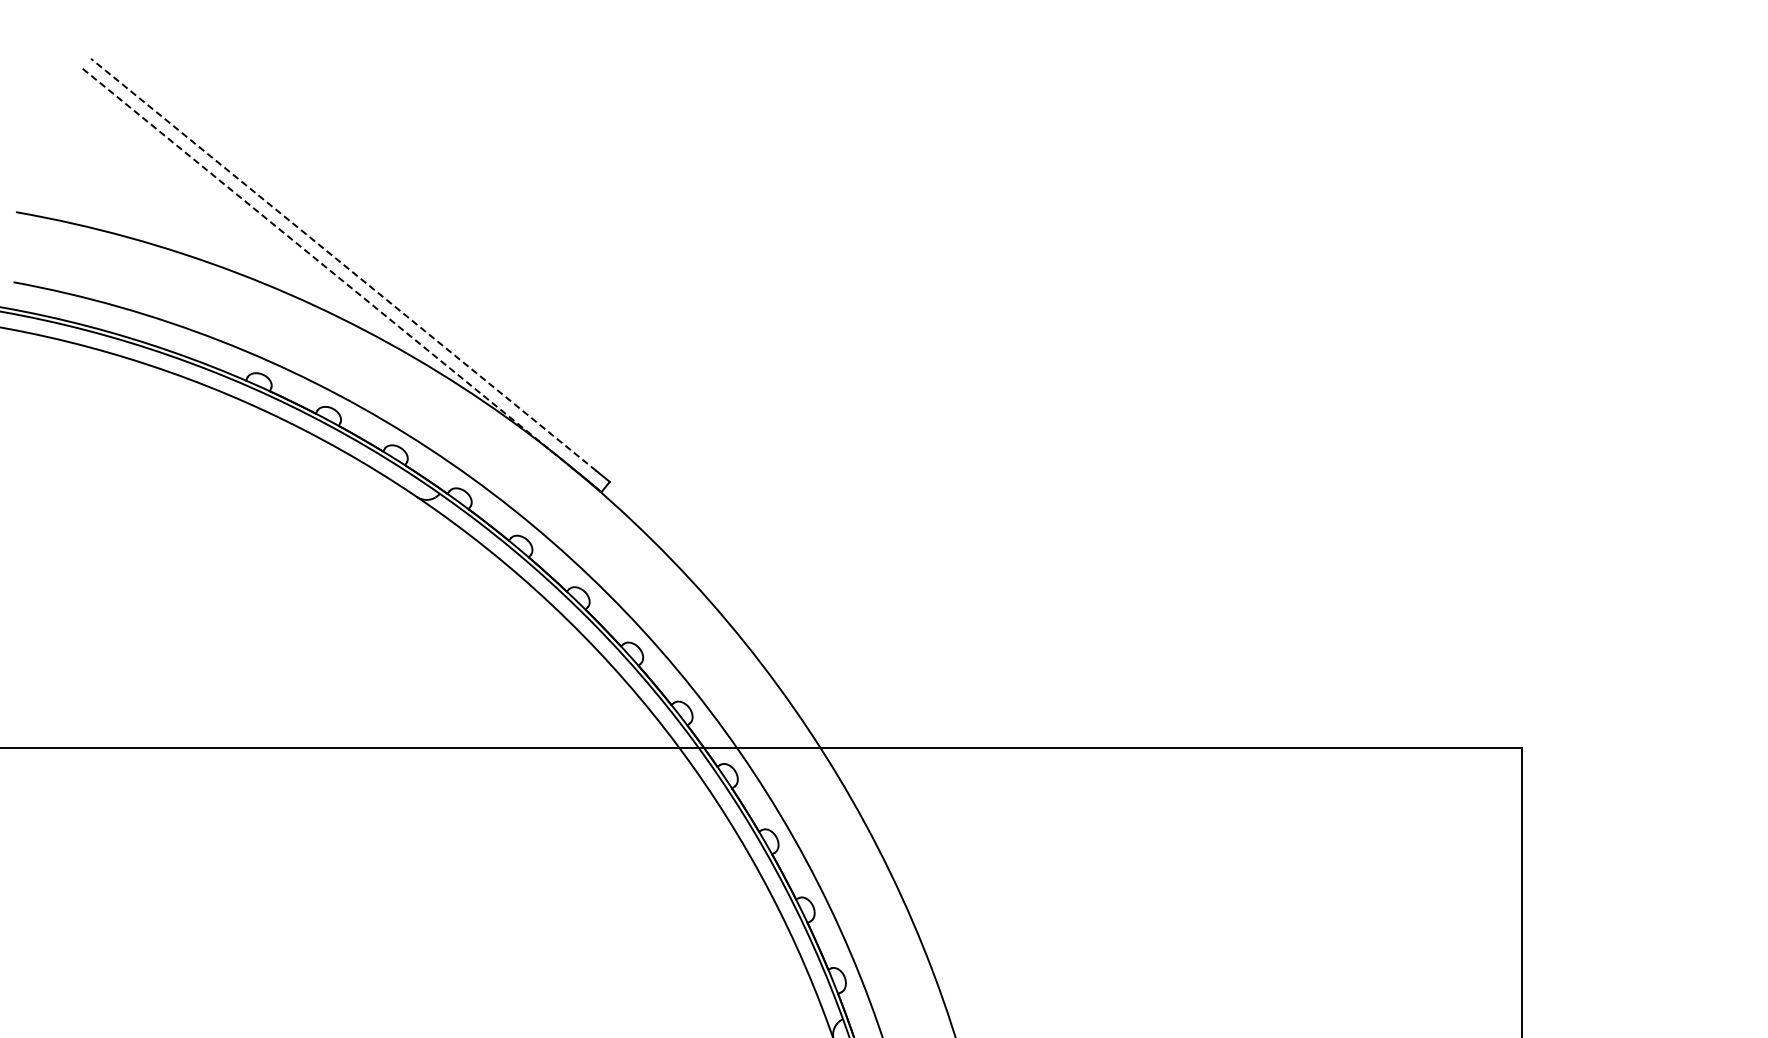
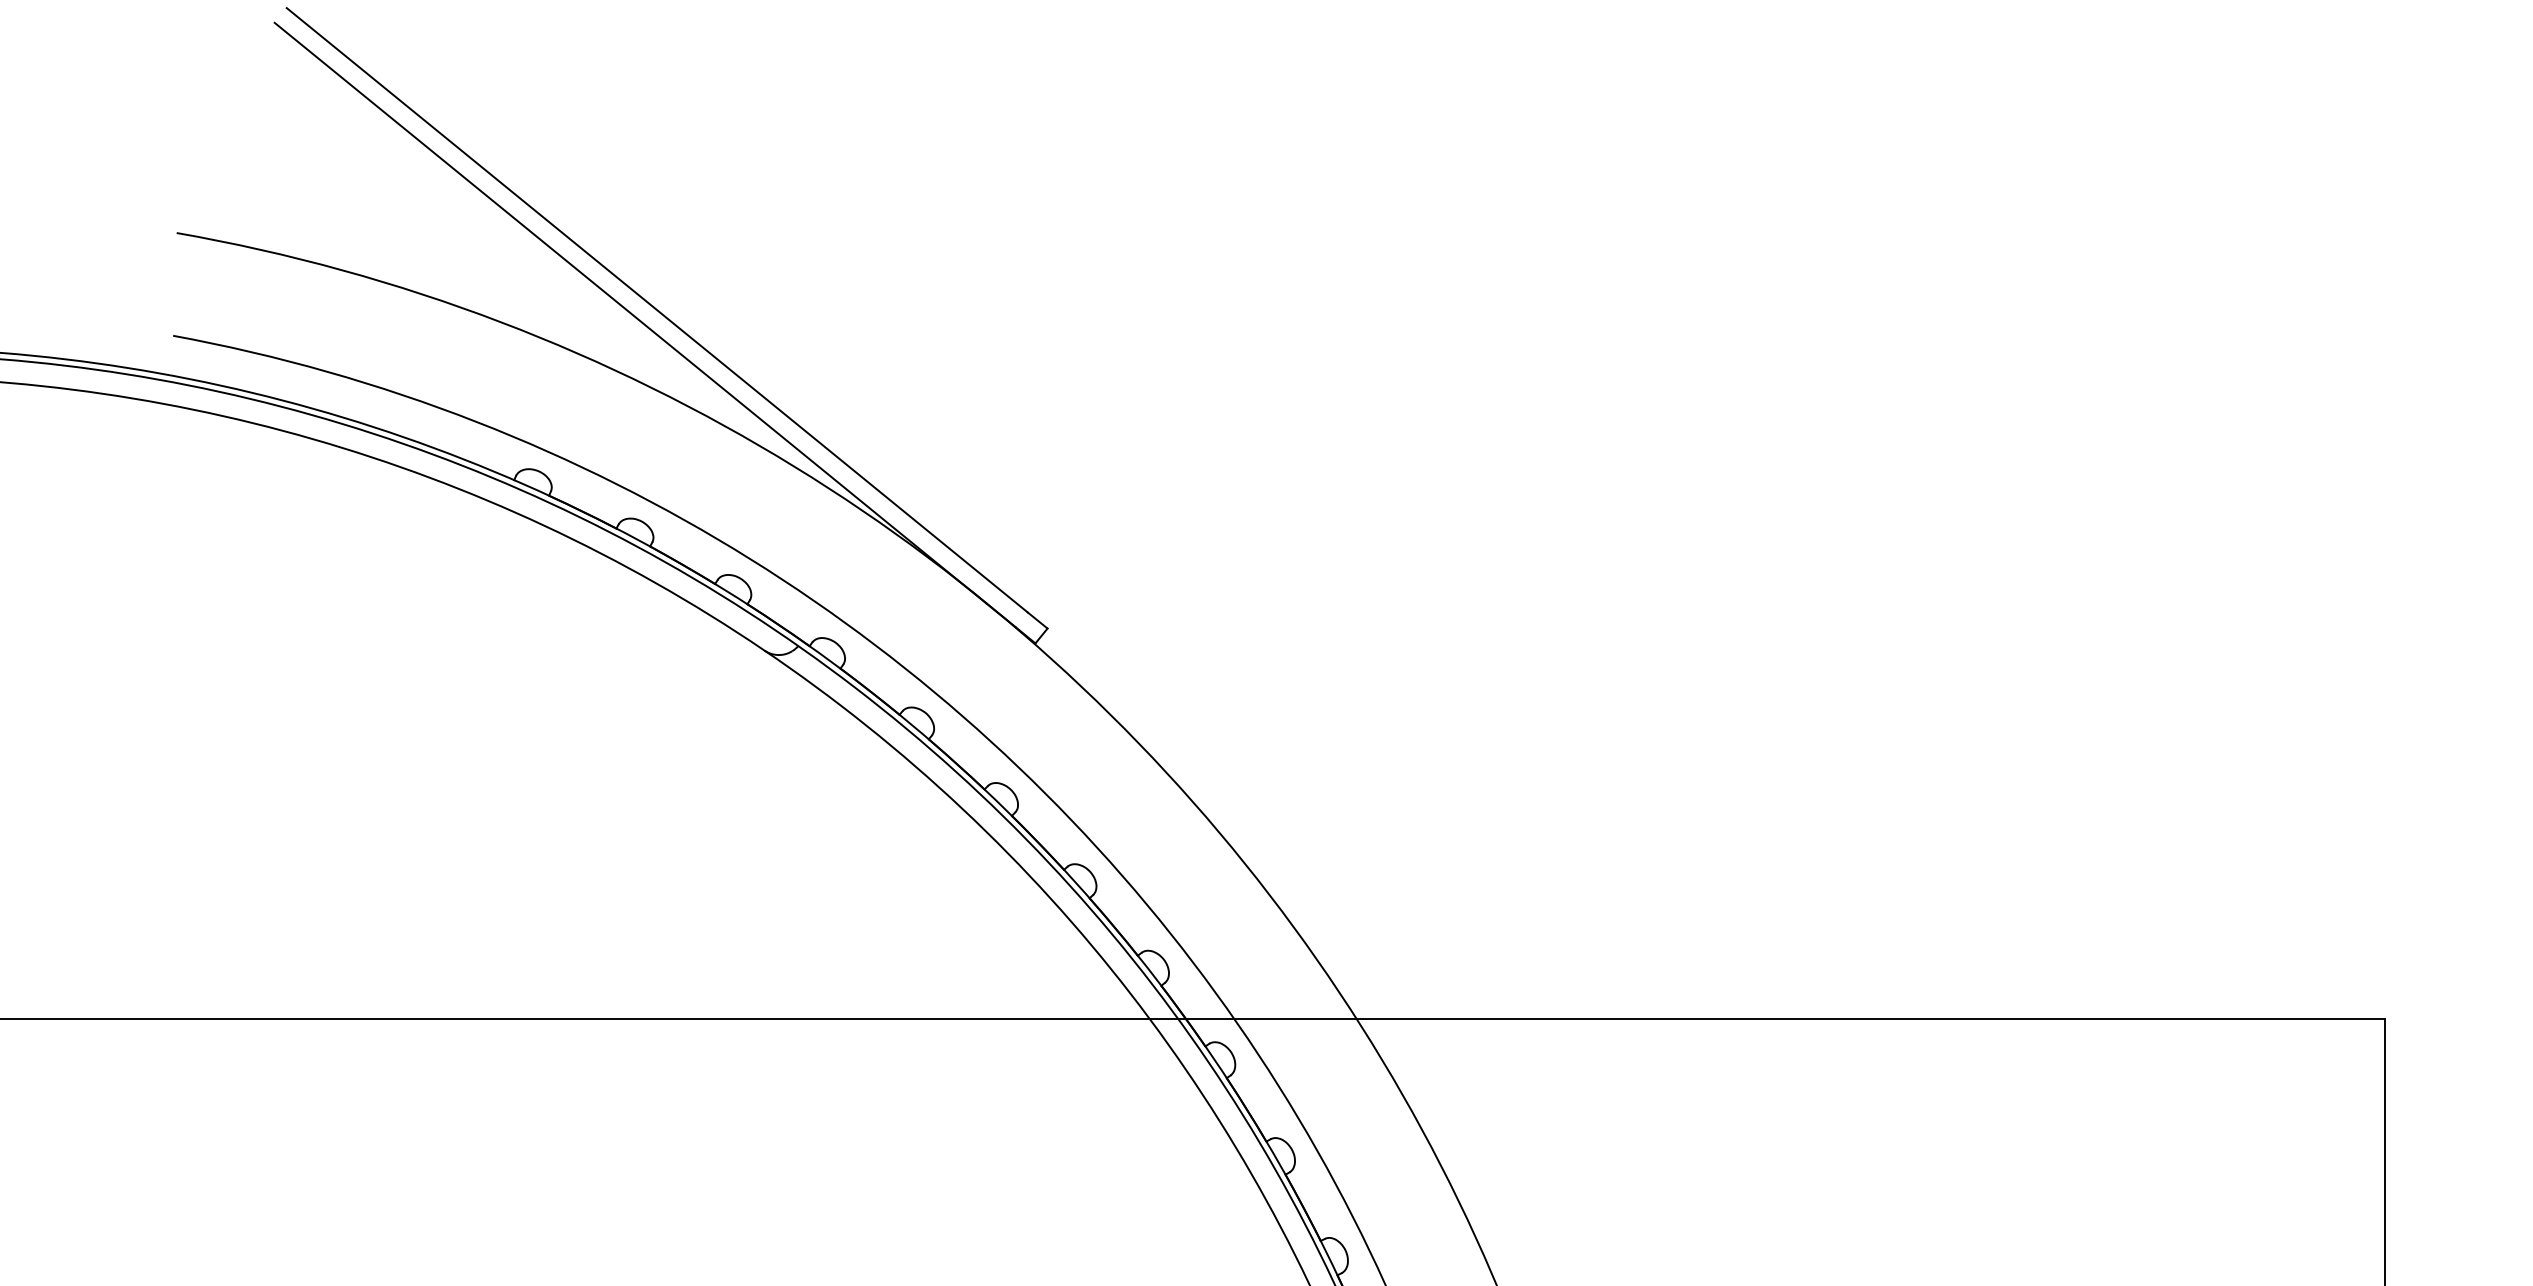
line: (343, 264) -> (657, 309), dashed -> solid
line: (325, 267) -> (630, 314), dashed -> solid

